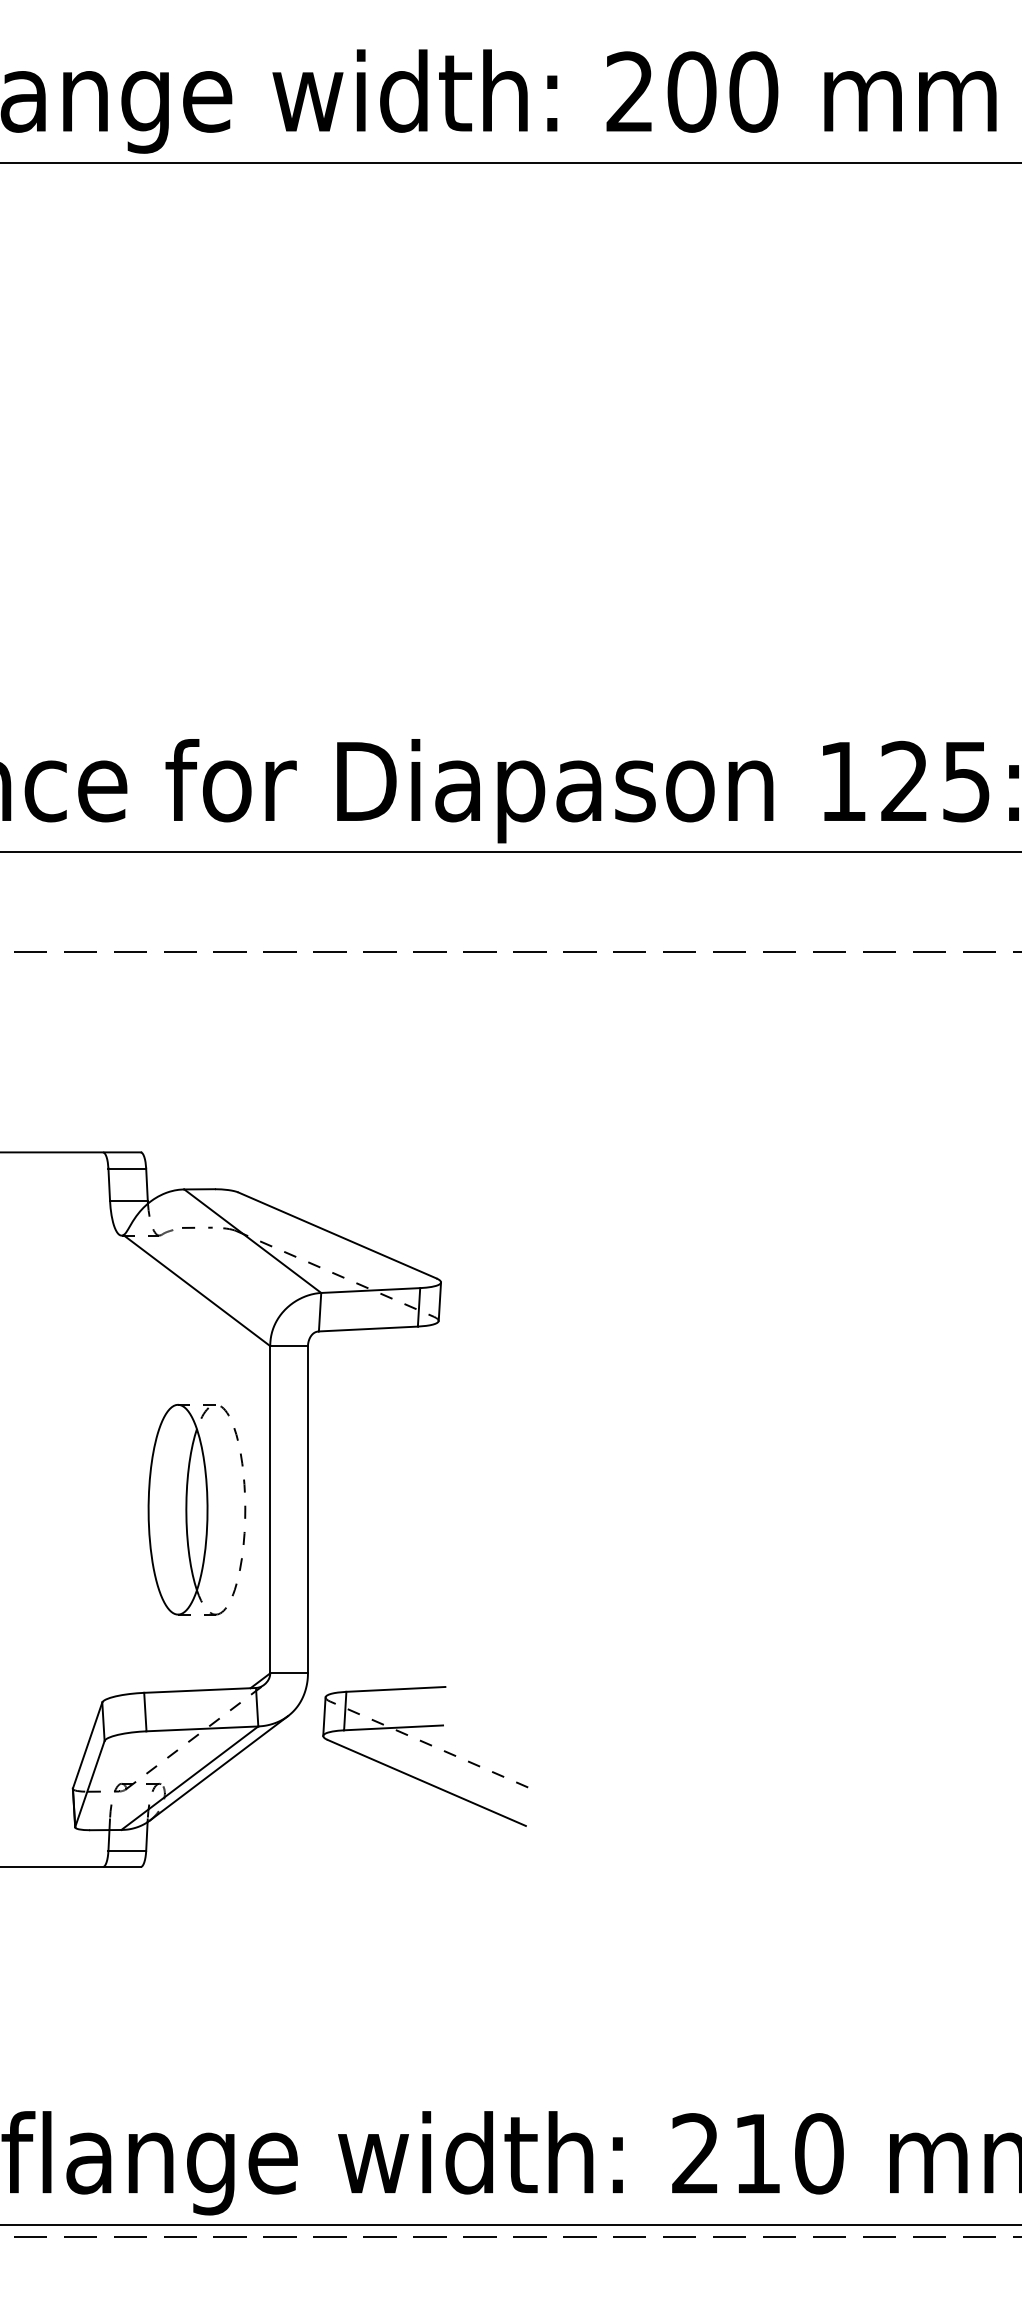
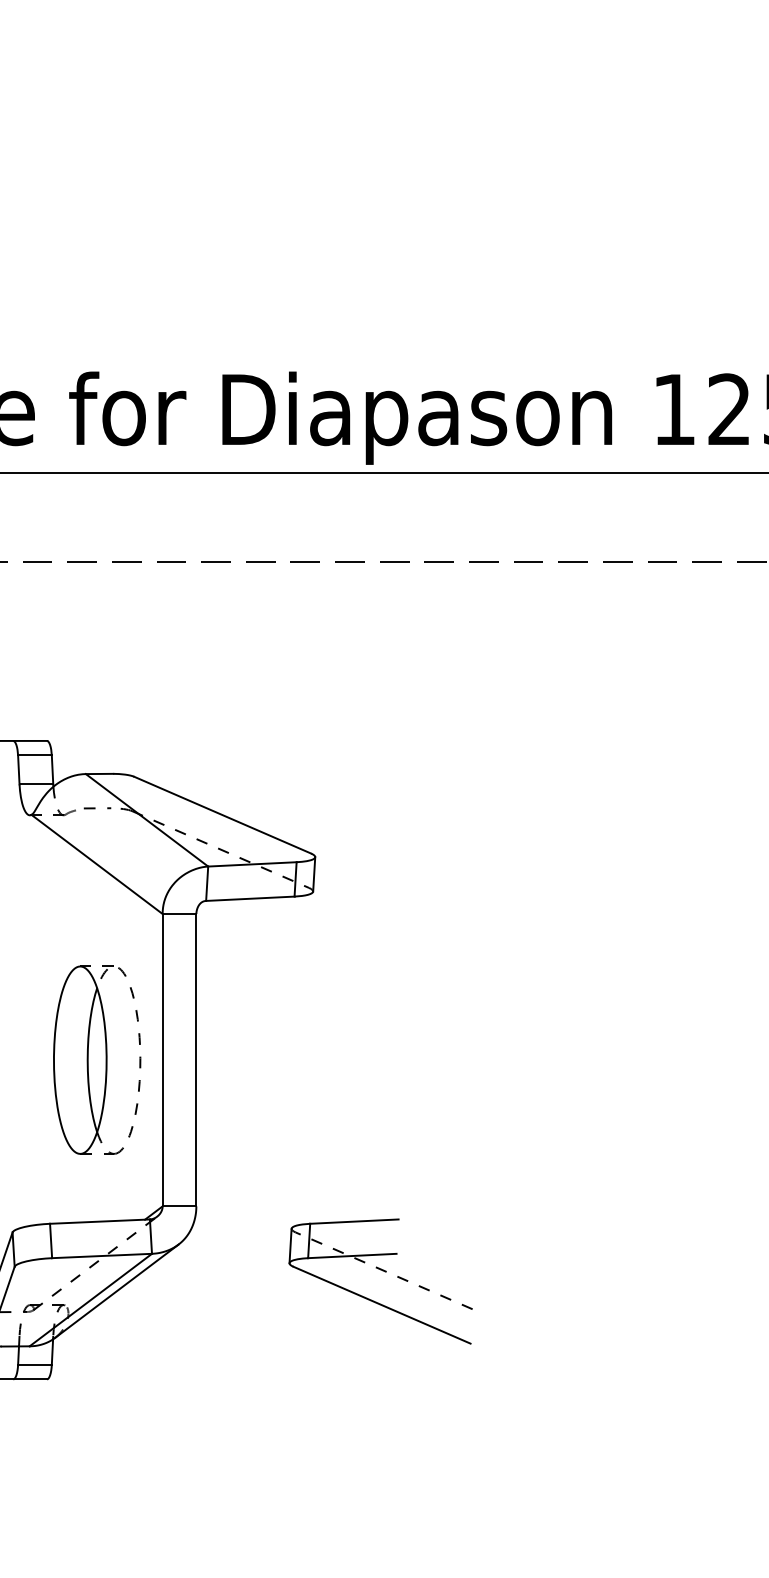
part: (430, 1746) -> (385, 1272), moved

